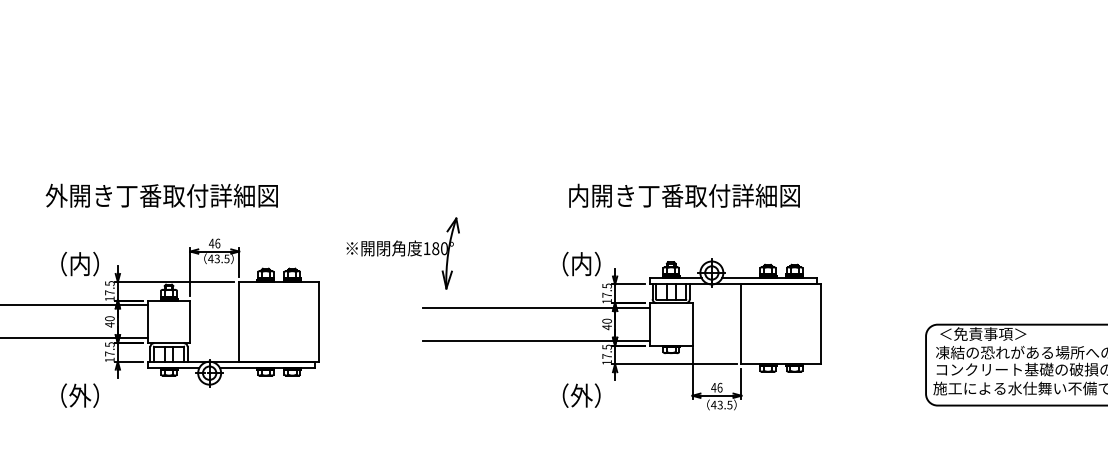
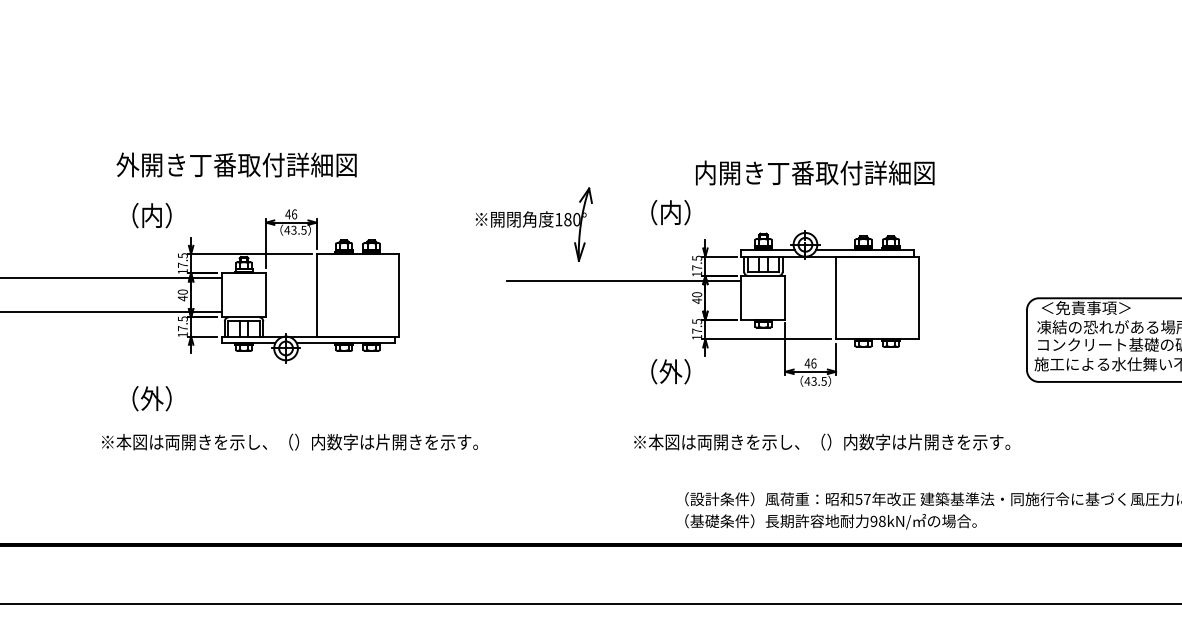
text: (684, 195) -> (815, 172), moved
part: (402, 253) -> (533, 224), moved
text: (79, 263) -> (151, 215), moved
text: (581, 263) -> (670, 212), moved
line: (535, 340) -> (623, 314), removed
text: (79, 395) -> (151, 398), moved

